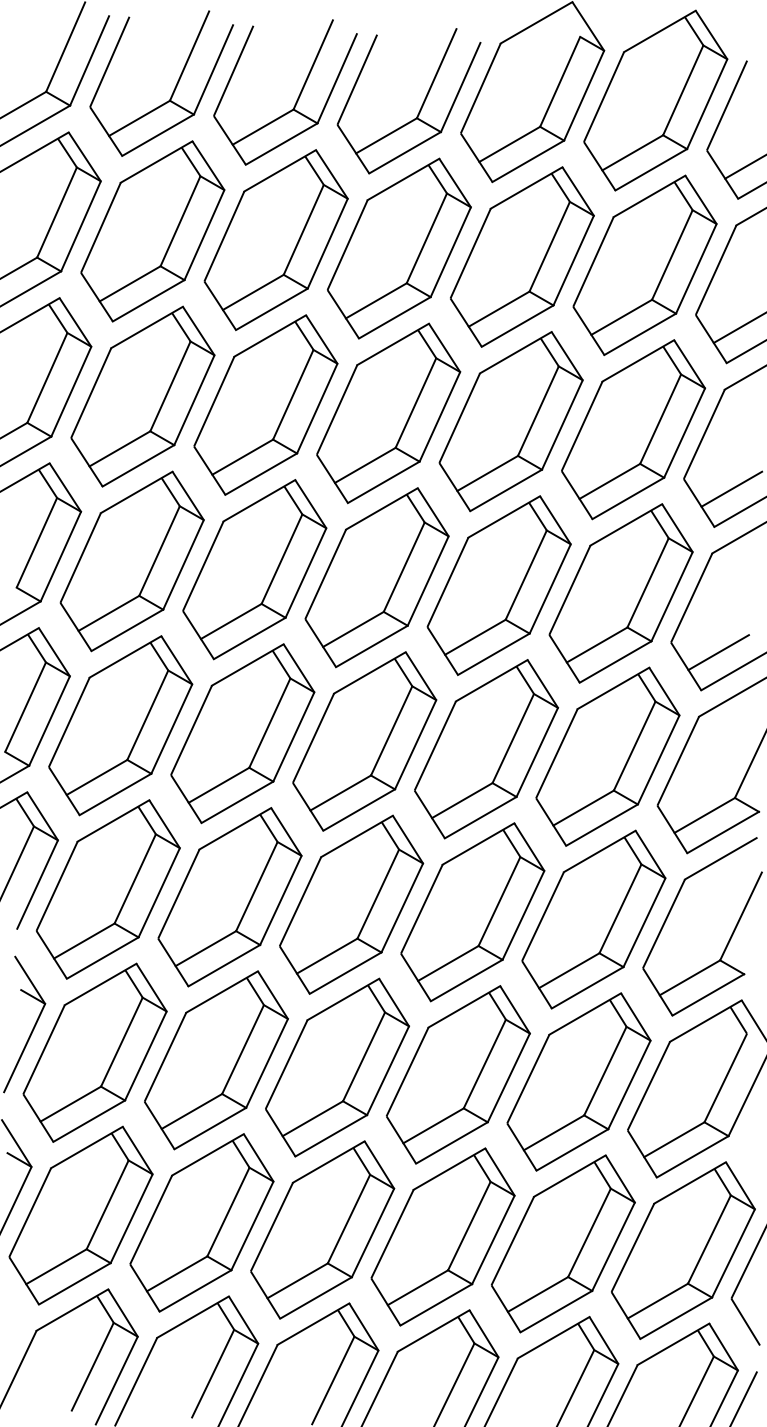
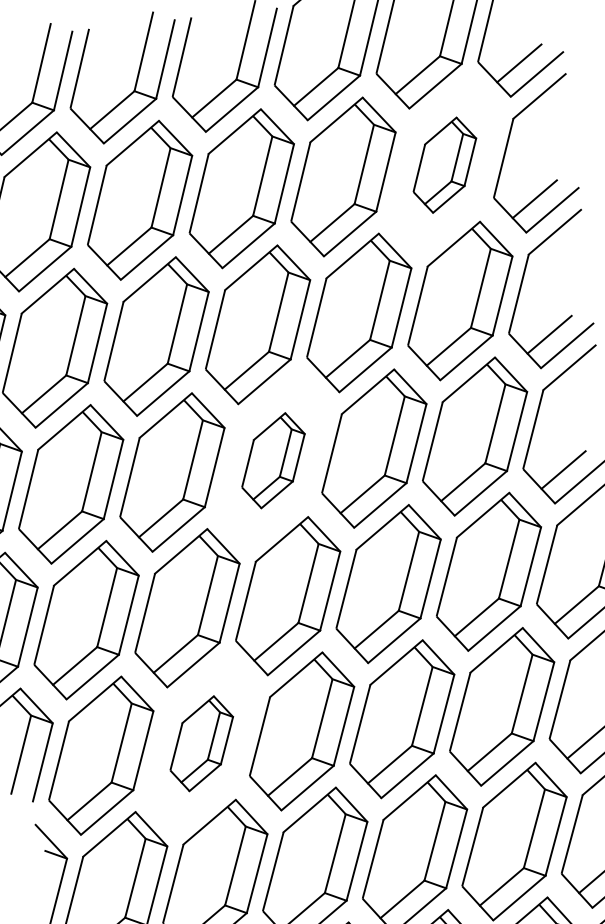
part: (644, 265) -> (444, 165), size x0.6
part: (376, 577) -> (272, 460), size x0.6
part: (229, 897) -> (201, 743), size x0.6

